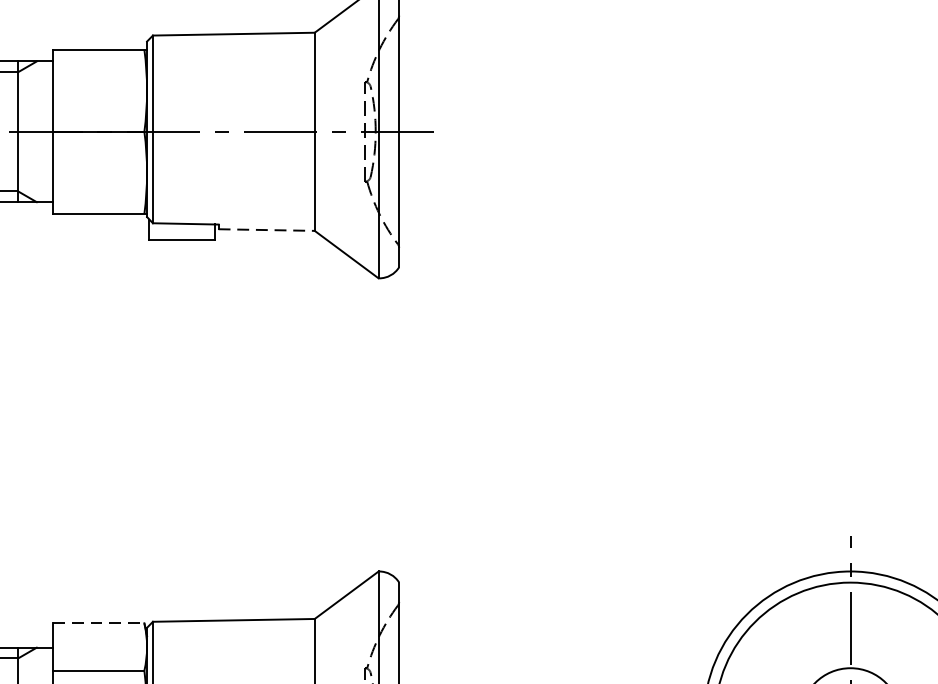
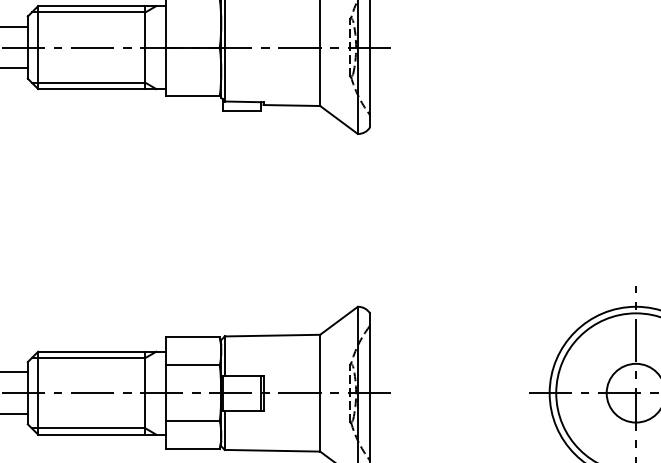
line: (267, 230) -> (292, 105), dashed -> solid
line: (98, 623) -> (192, 337), dashed -> solid

